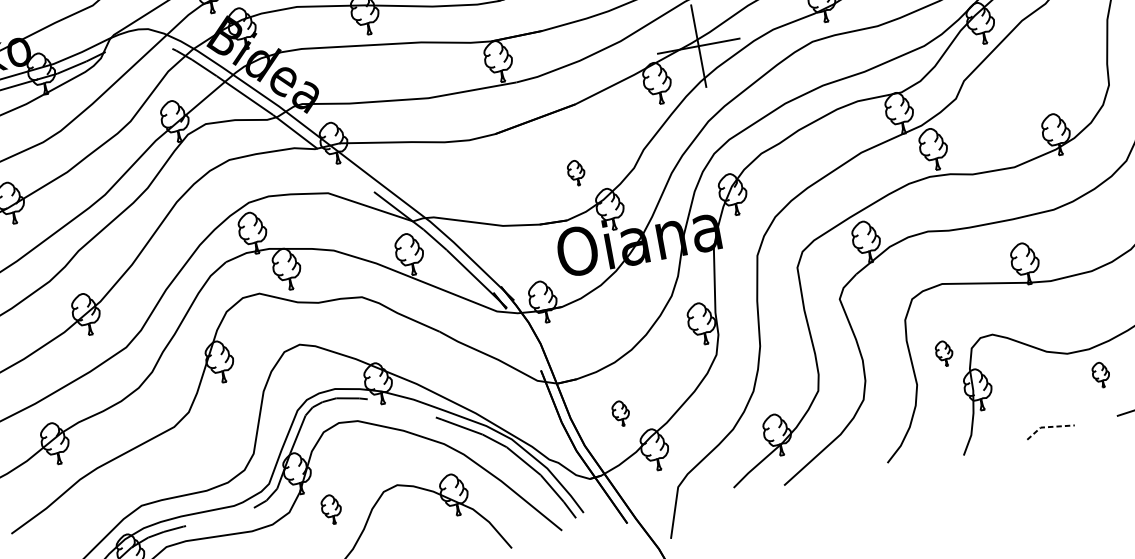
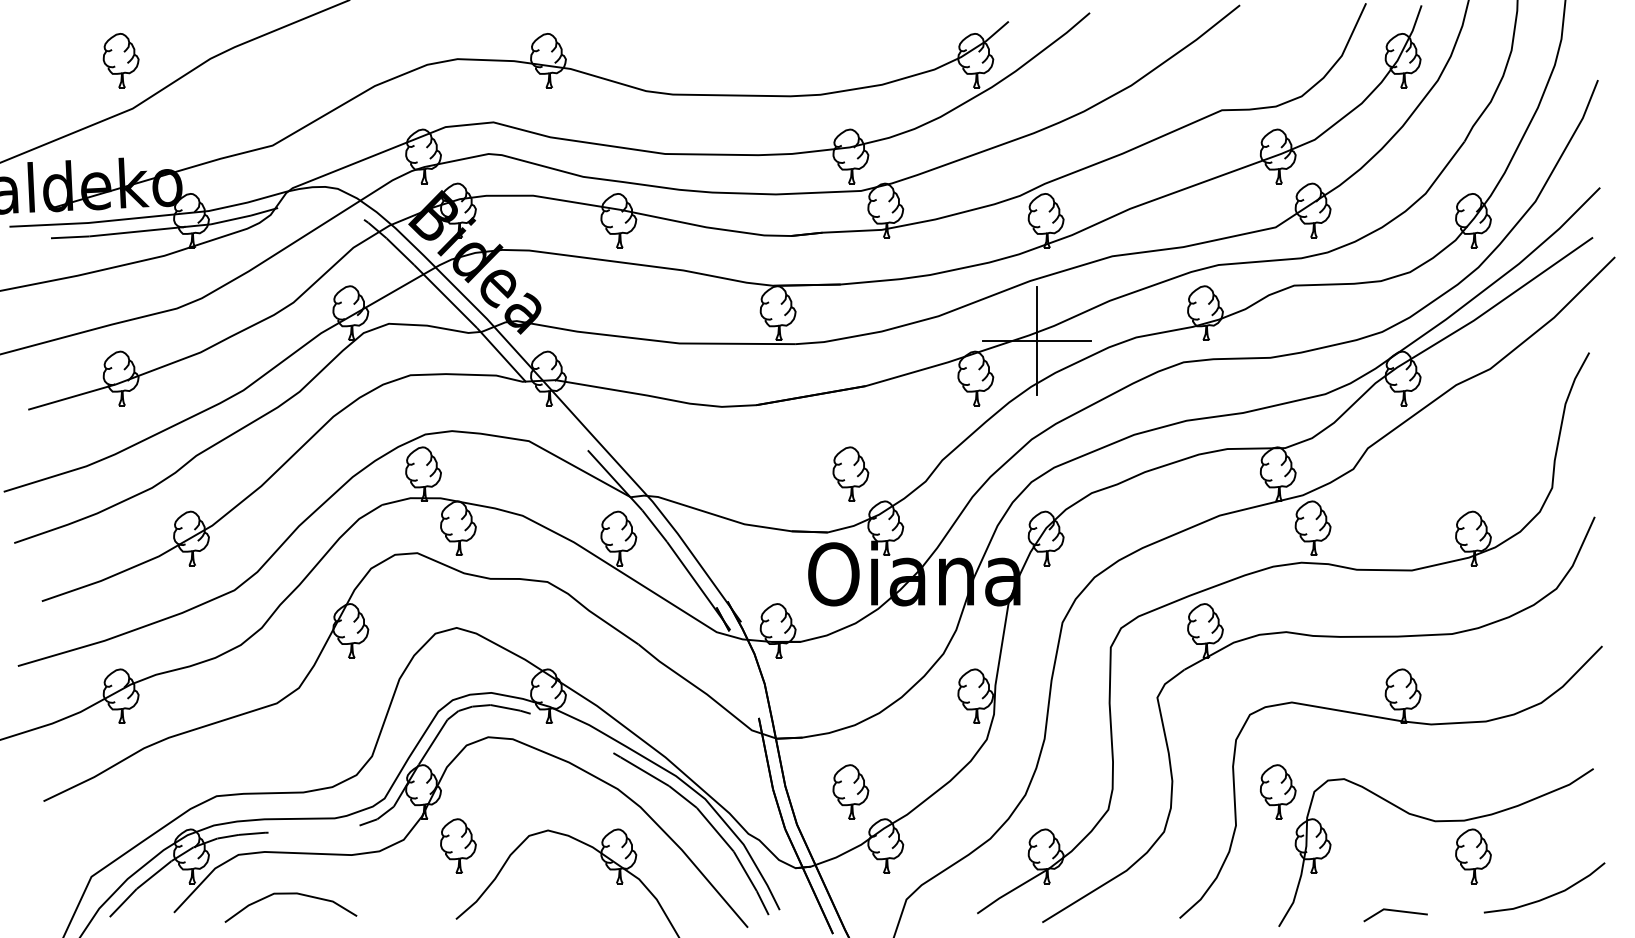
part: (576, 172) -> (850, 473), size x1.67
part: (944, 353) -> (1278, 791), size x1.67
part: (1101, 375) -> (1473, 856), size x1.67
part: (620, 413) -> (850, 791), size x1.67
line: (1048, 427) -> (1393, 910), dashed -> solid
part: (331, 509) -> (458, 845), size x1.43

